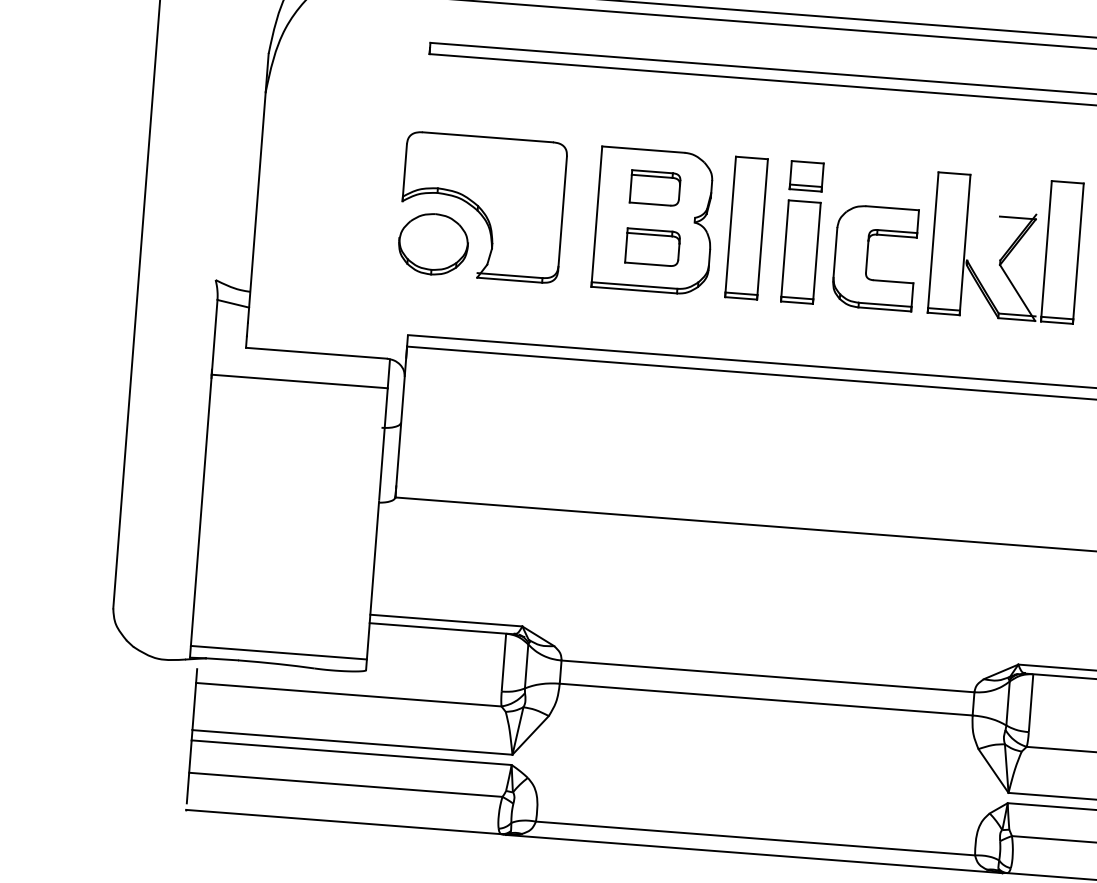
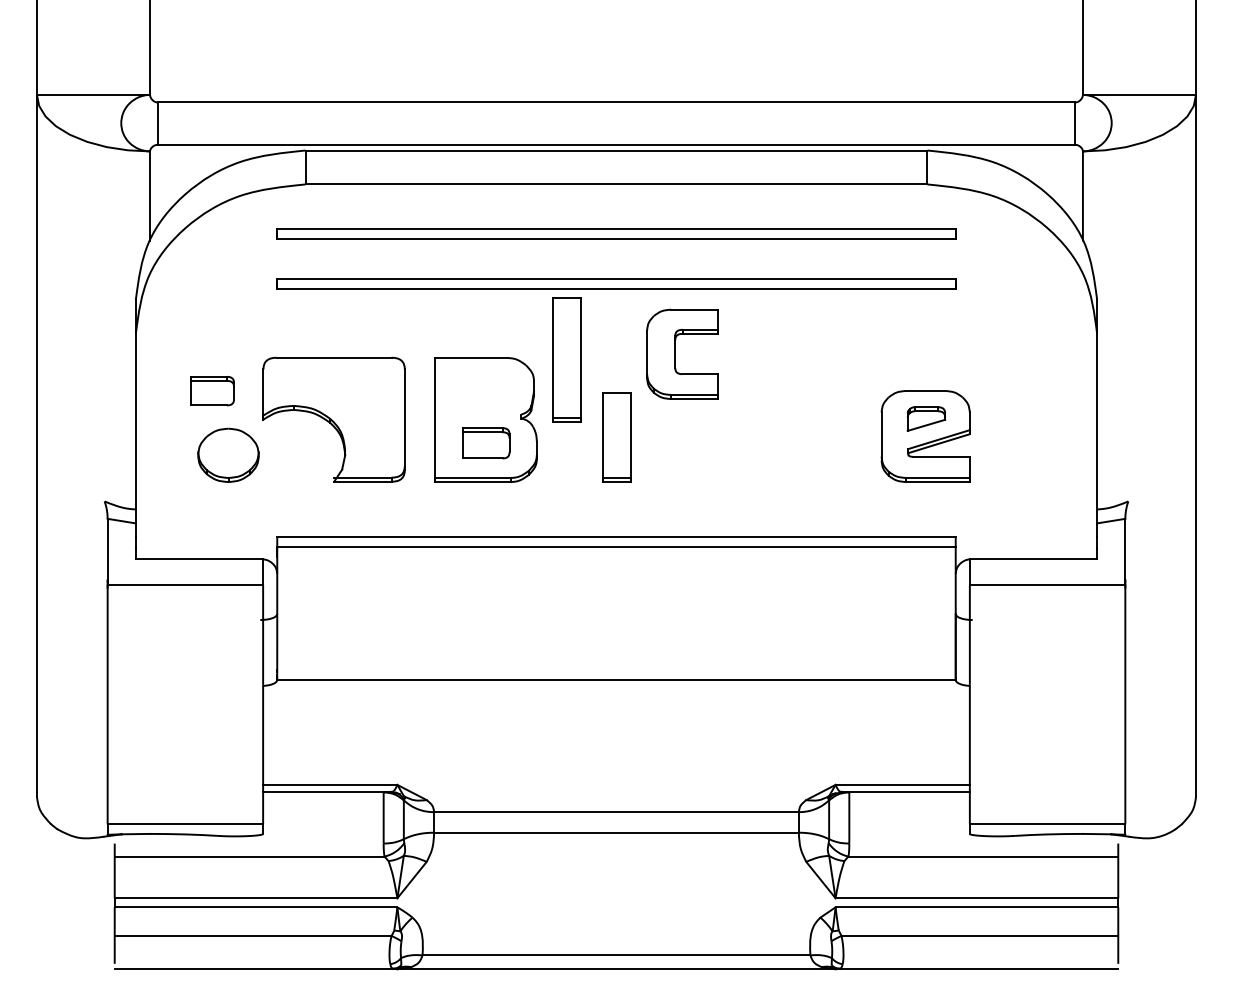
part: (806, 176) -> (616, 370), removed
part: (655, 188) -> (212, 391), moved
part: (745, 227) -> (566, 359), moved
part: (433, 243) -> (228, 454), moved
part: (1004, 247) -> (795, 419), removed
part: (867, 256) -> (675, 353), moved

